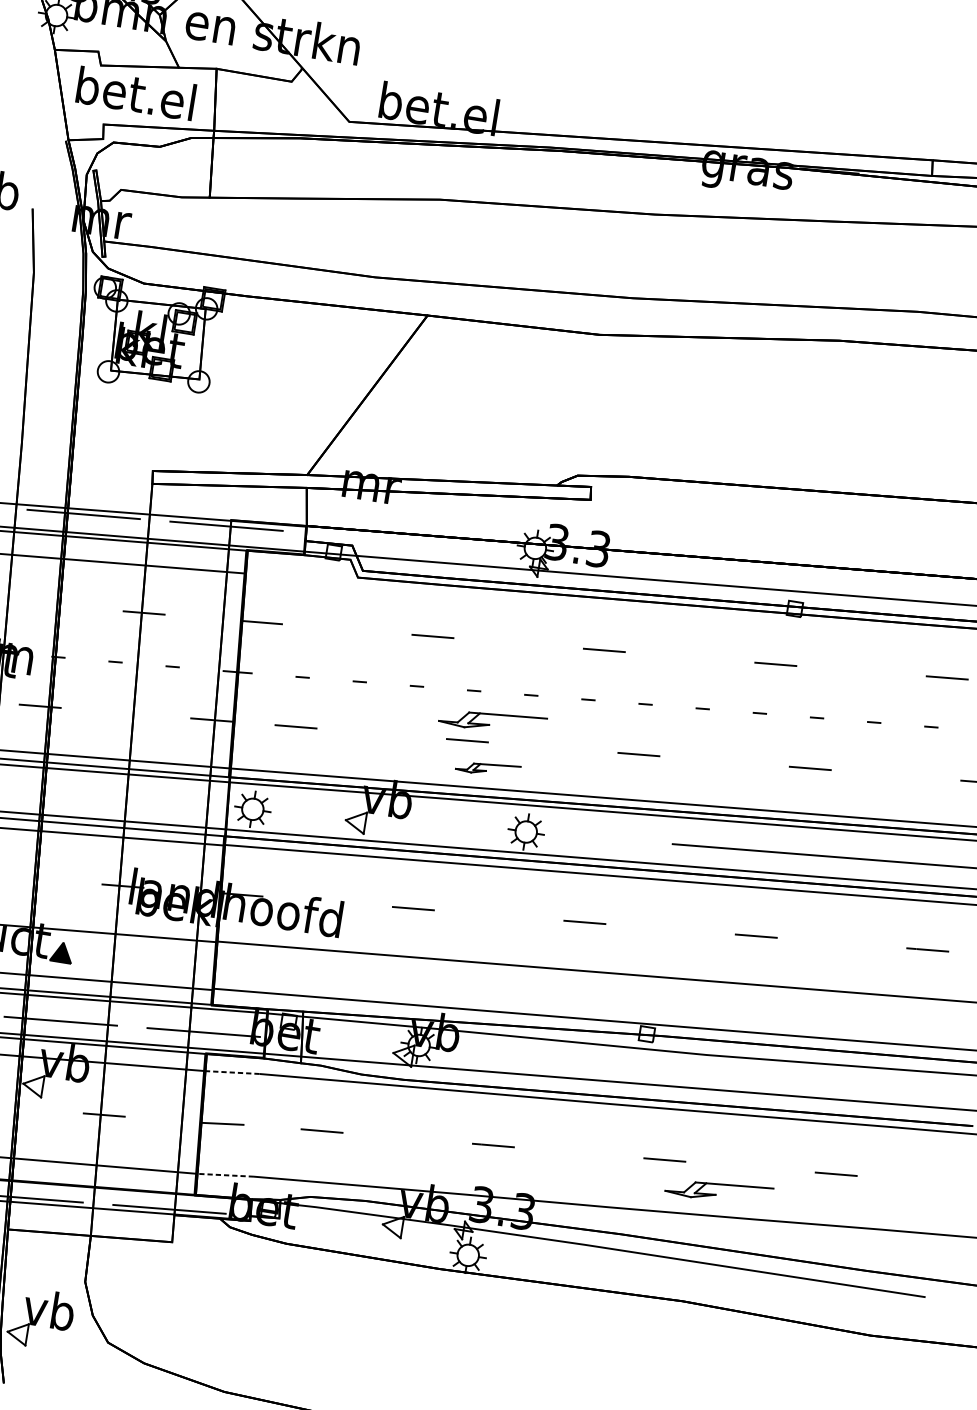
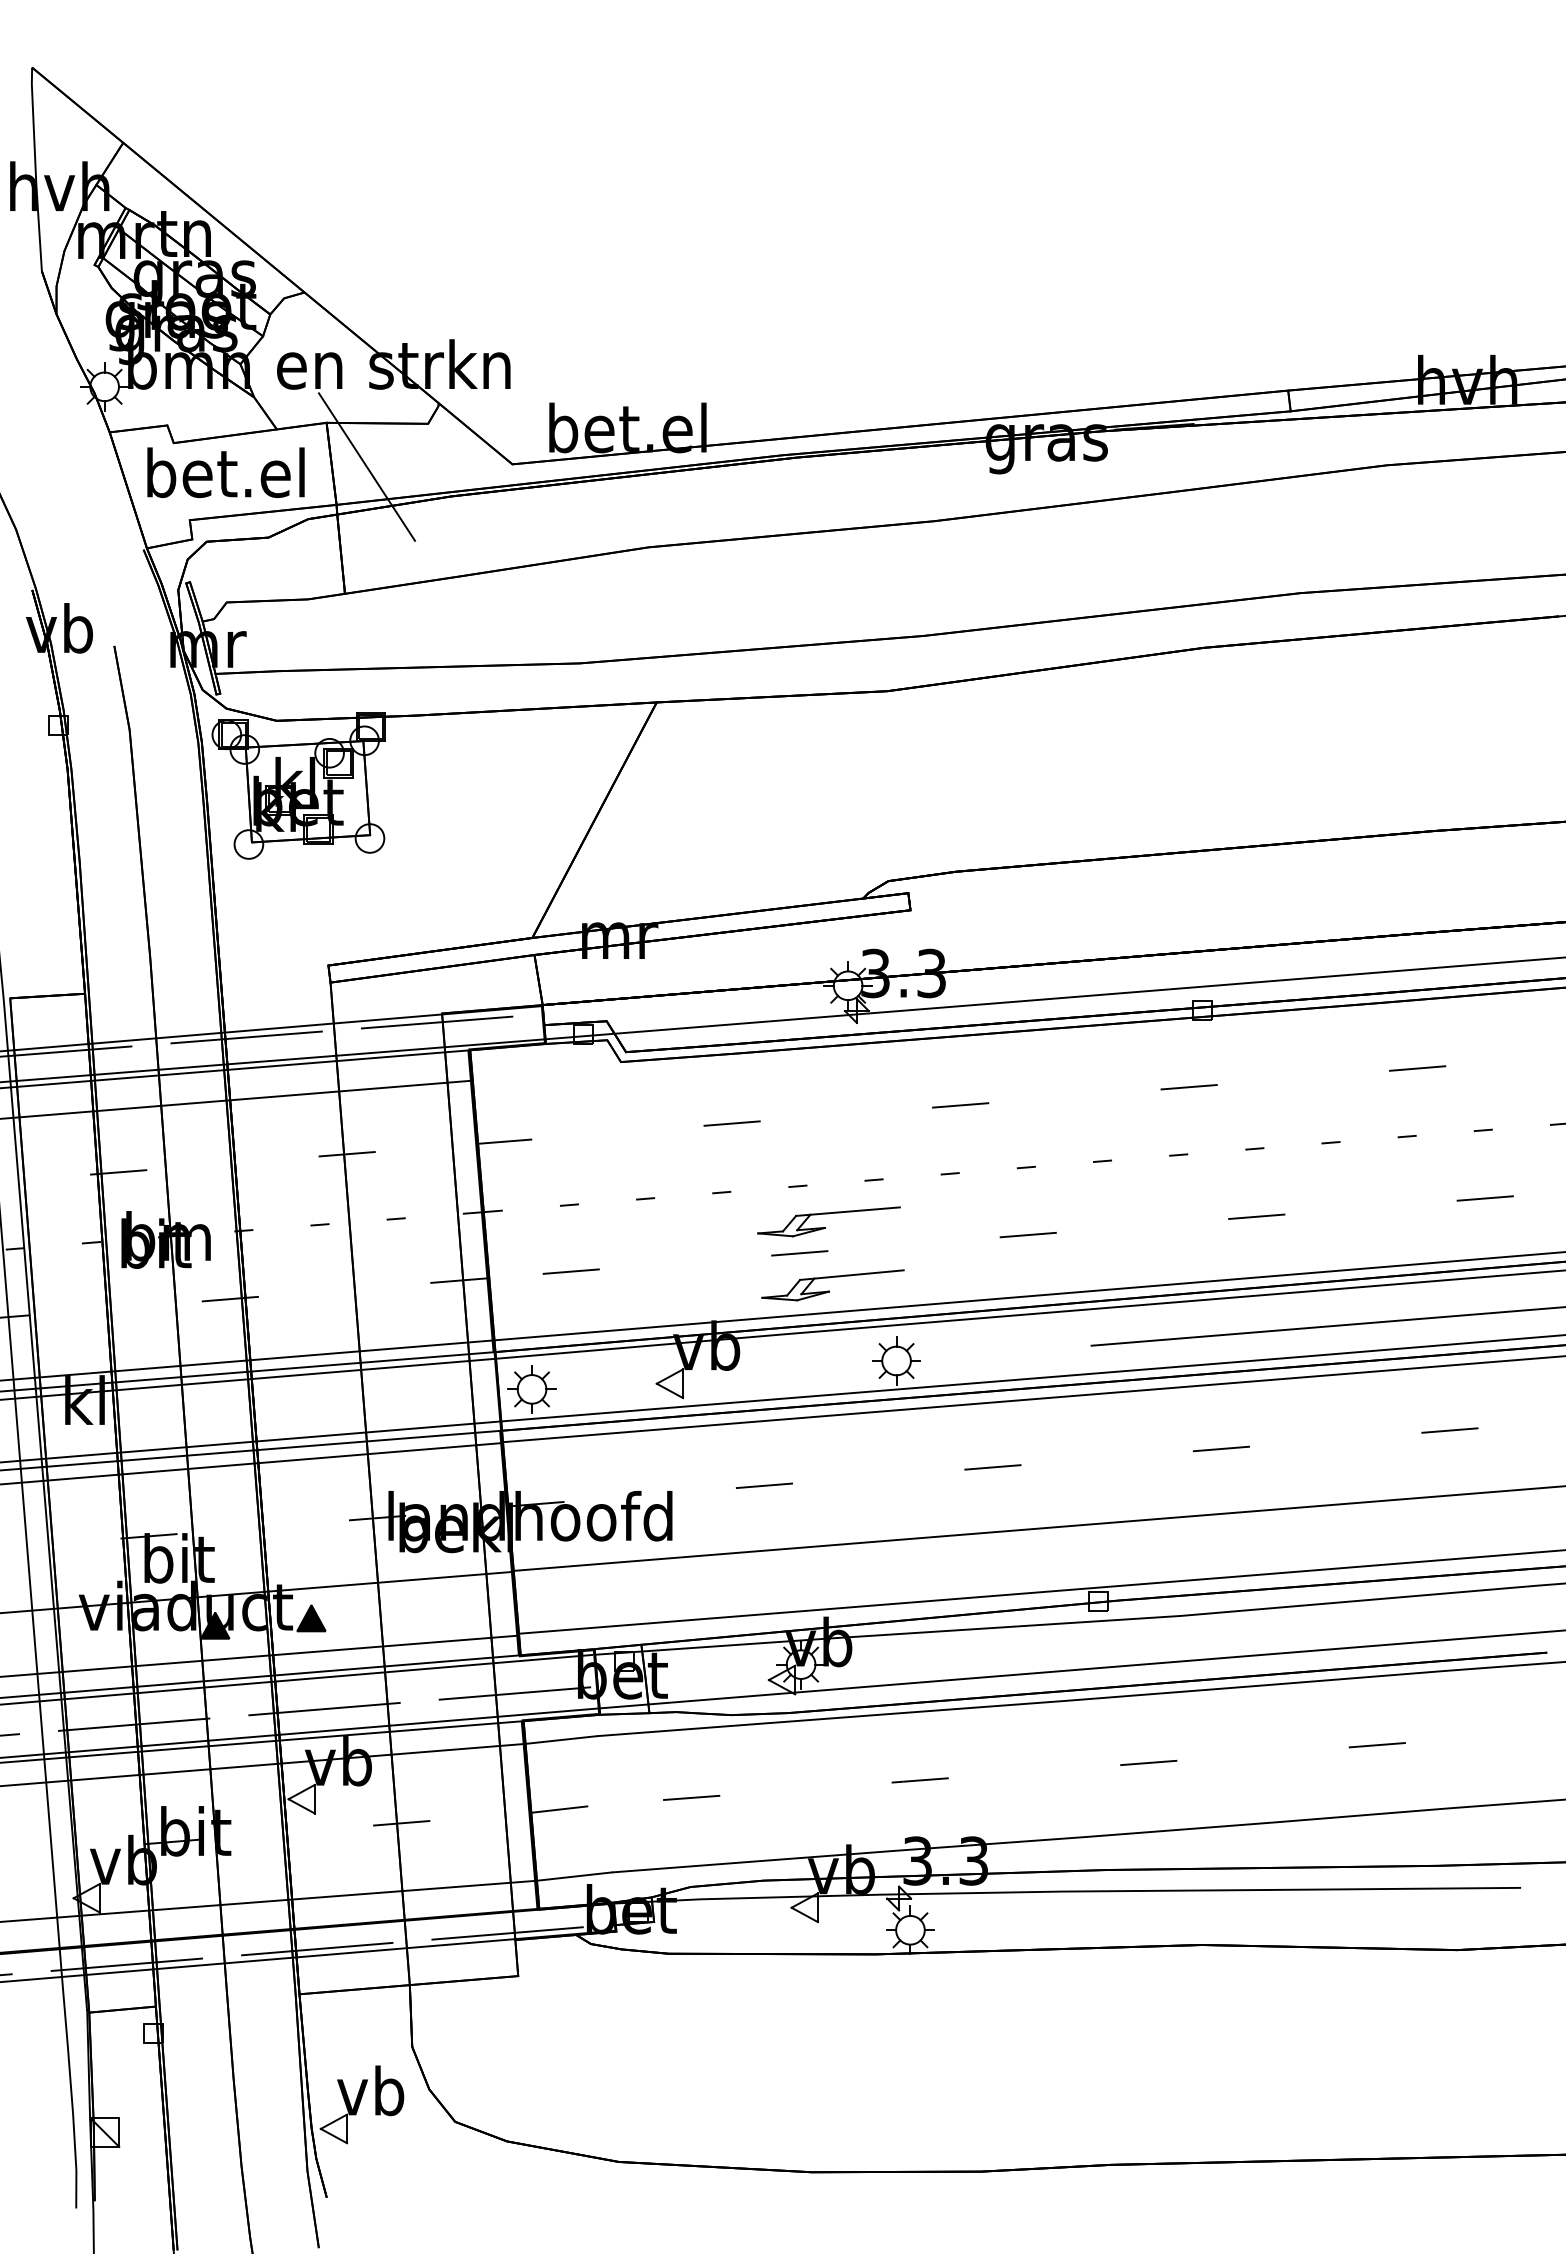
line: (240, 105) -> (366, 466), added
part: (487, 768) -> (832, 1285), size x1.67
line: (231, 1072) -> (560, 1740), dashed -> solid
line: (225, 1175) -> (574, 1876), dashed -> solid
part: (718, 1190) -> (1226, 1791), removed

